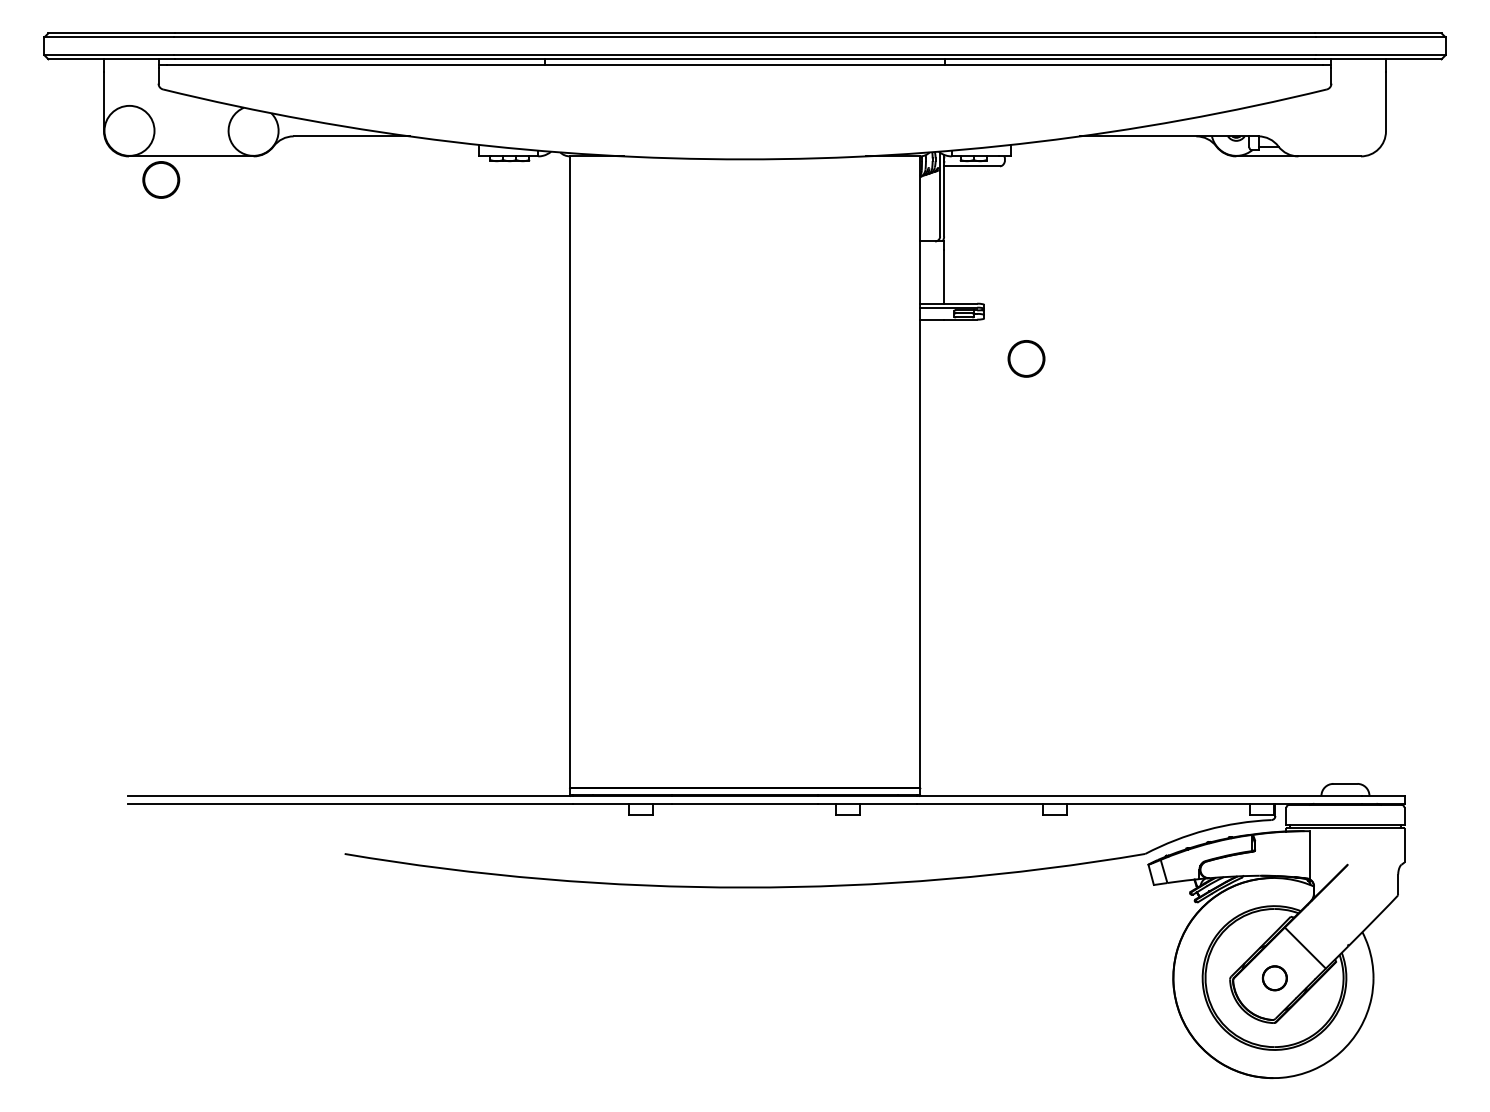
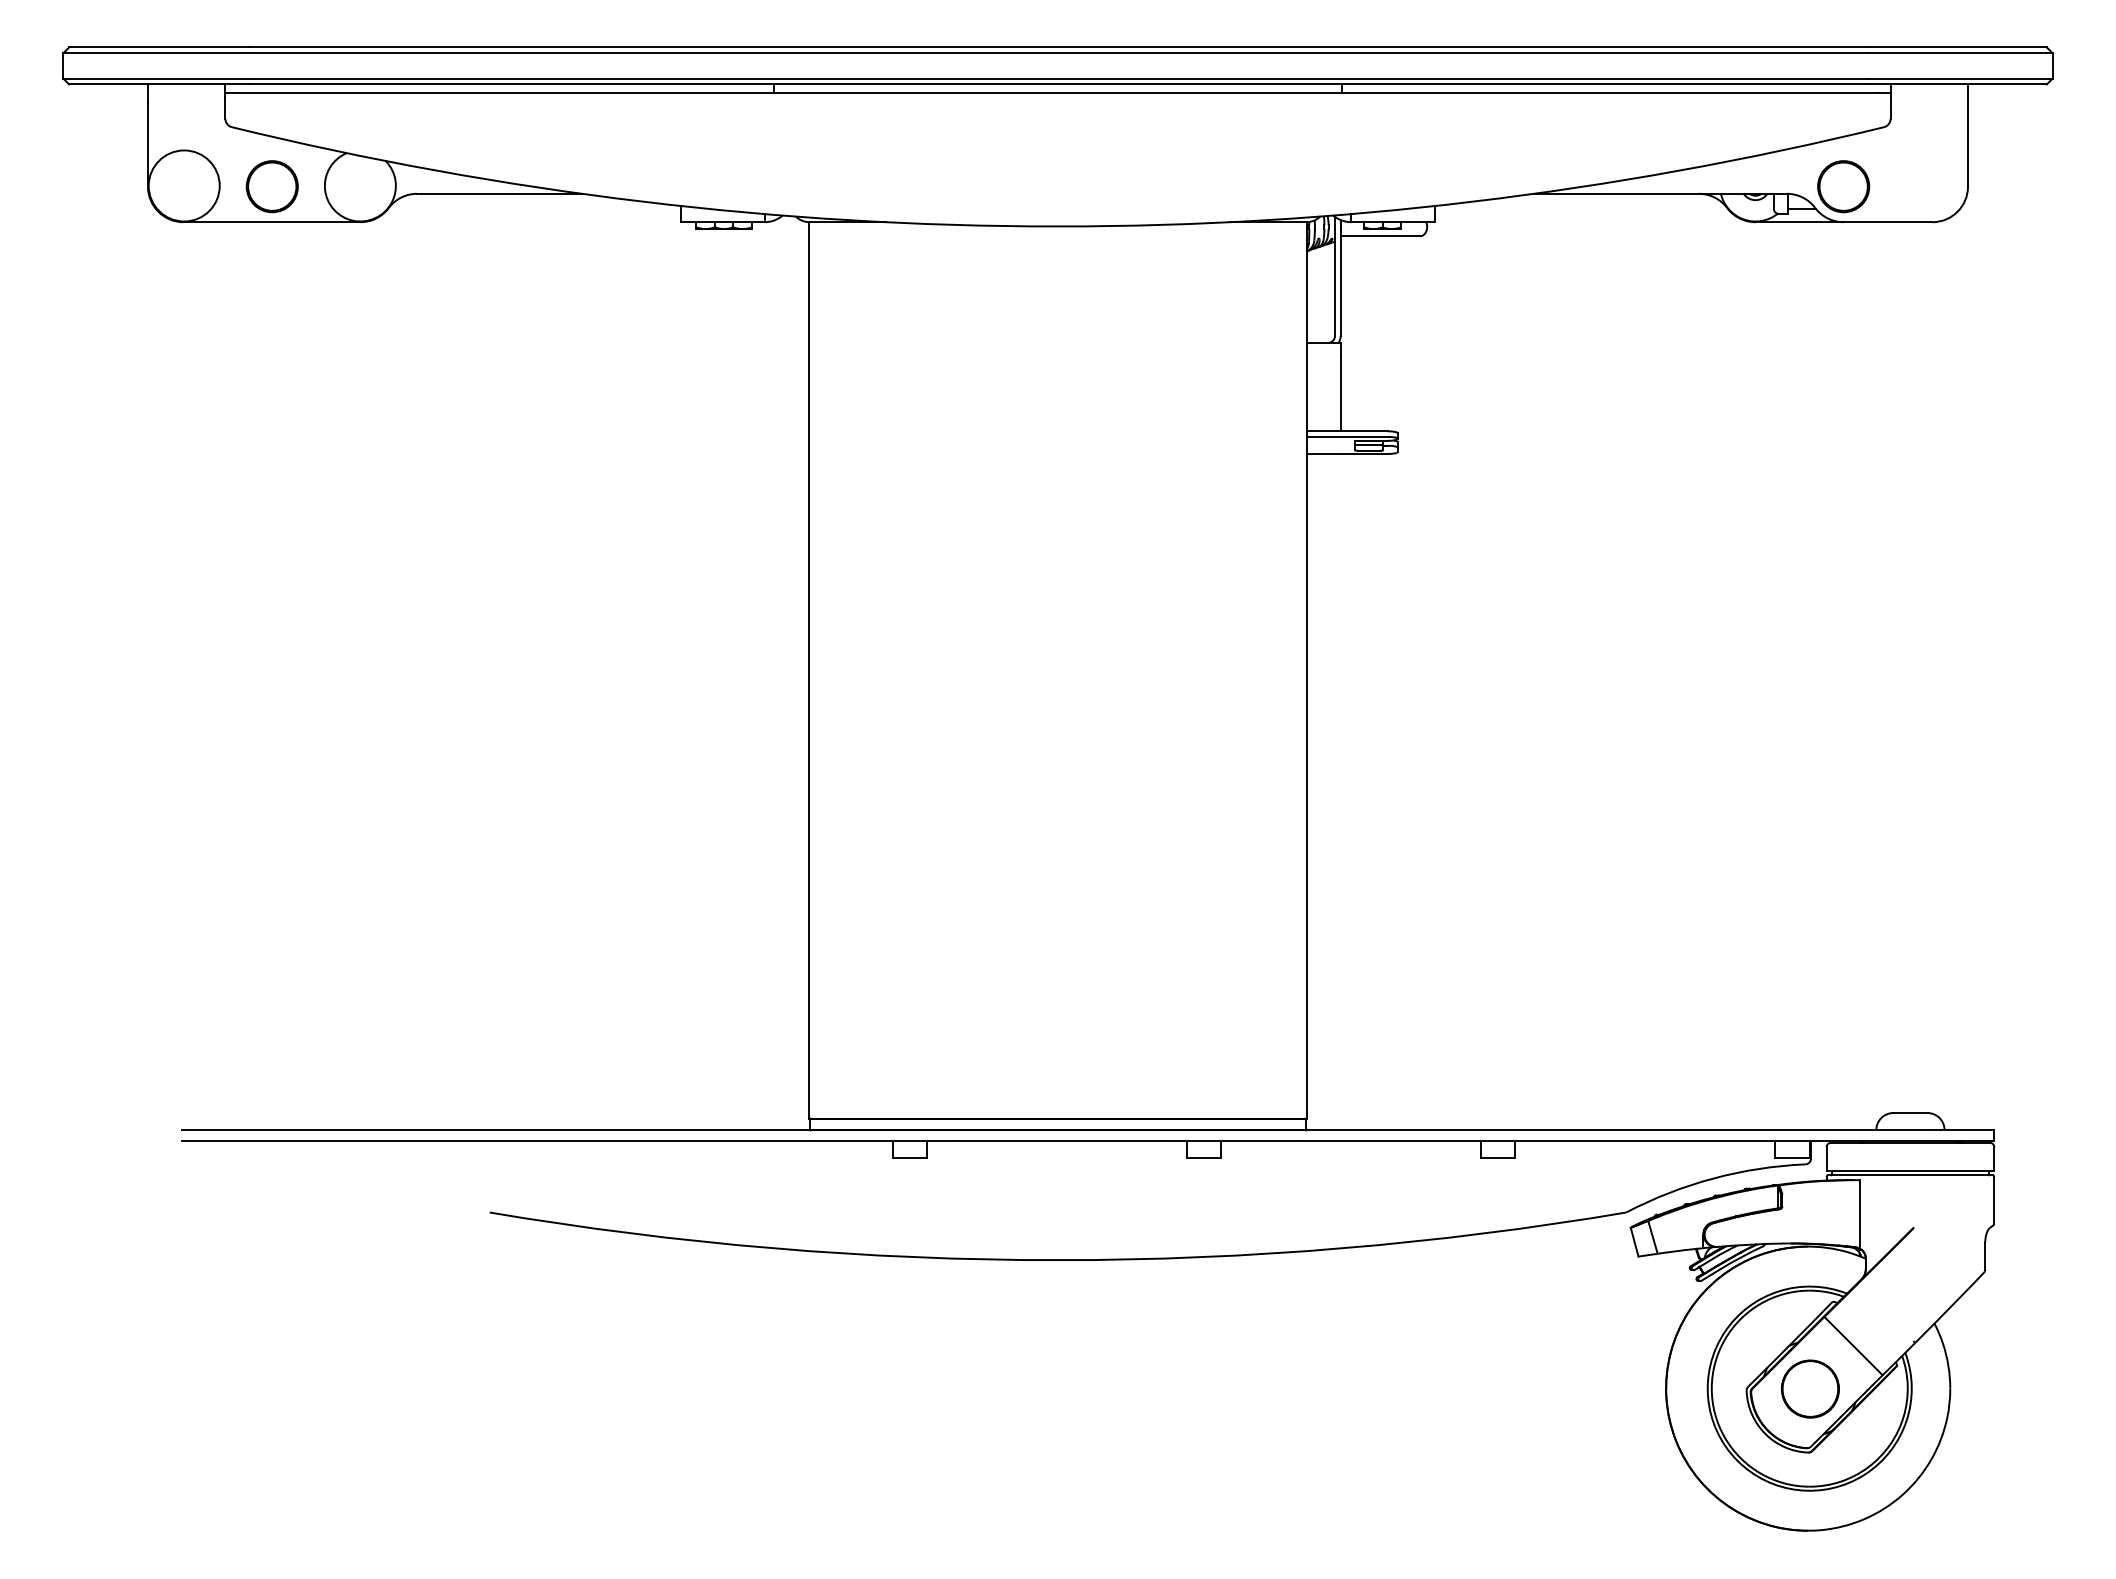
part: (160, 179) -> (271, 186), moved
part: (1026, 358) -> (1843, 186), moved
part: (1274, 977) -> (1809, 1388), size x1.67

